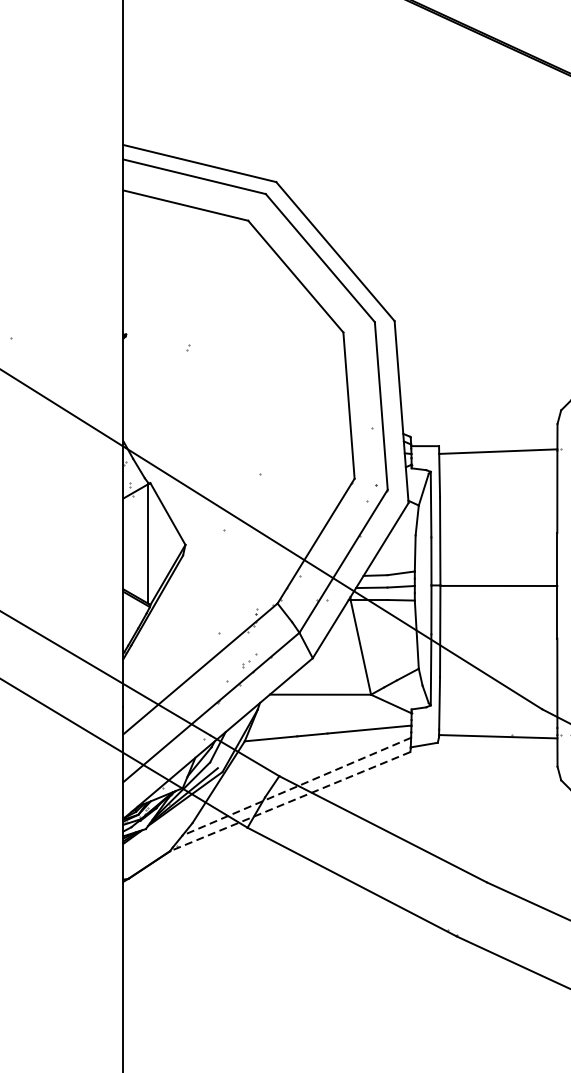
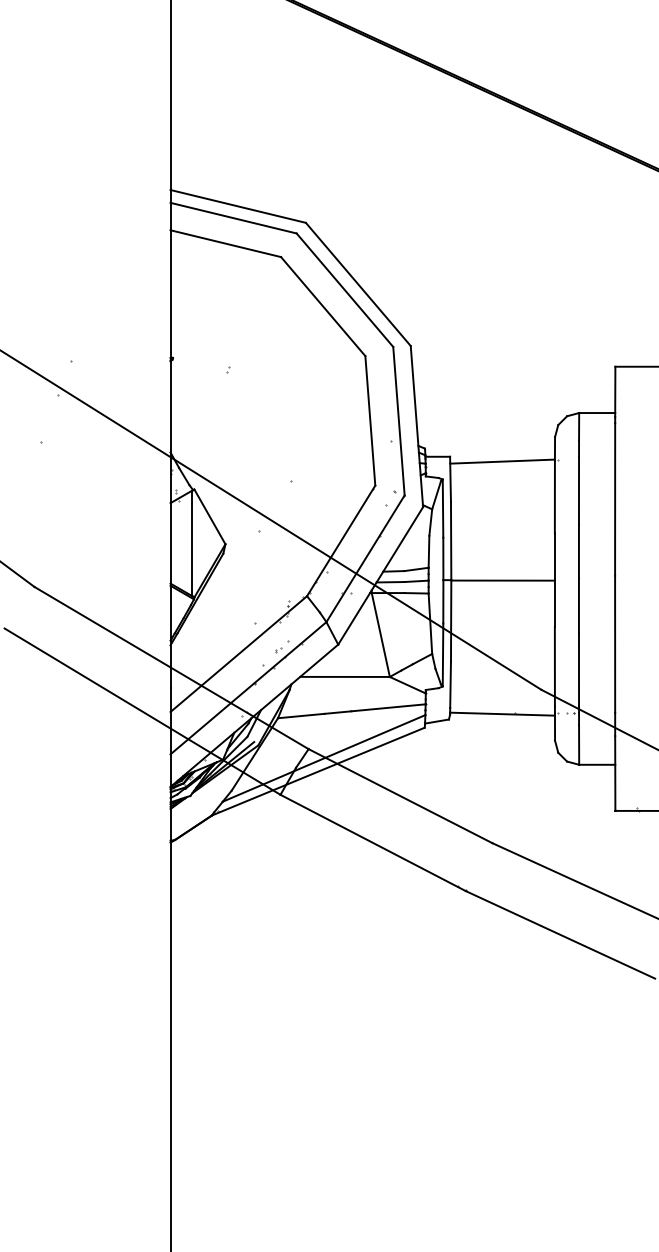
line: (296, 786) -> (323, 758), dashed -> solid
line: (289, 801) -> (317, 771), dashed -> solid

